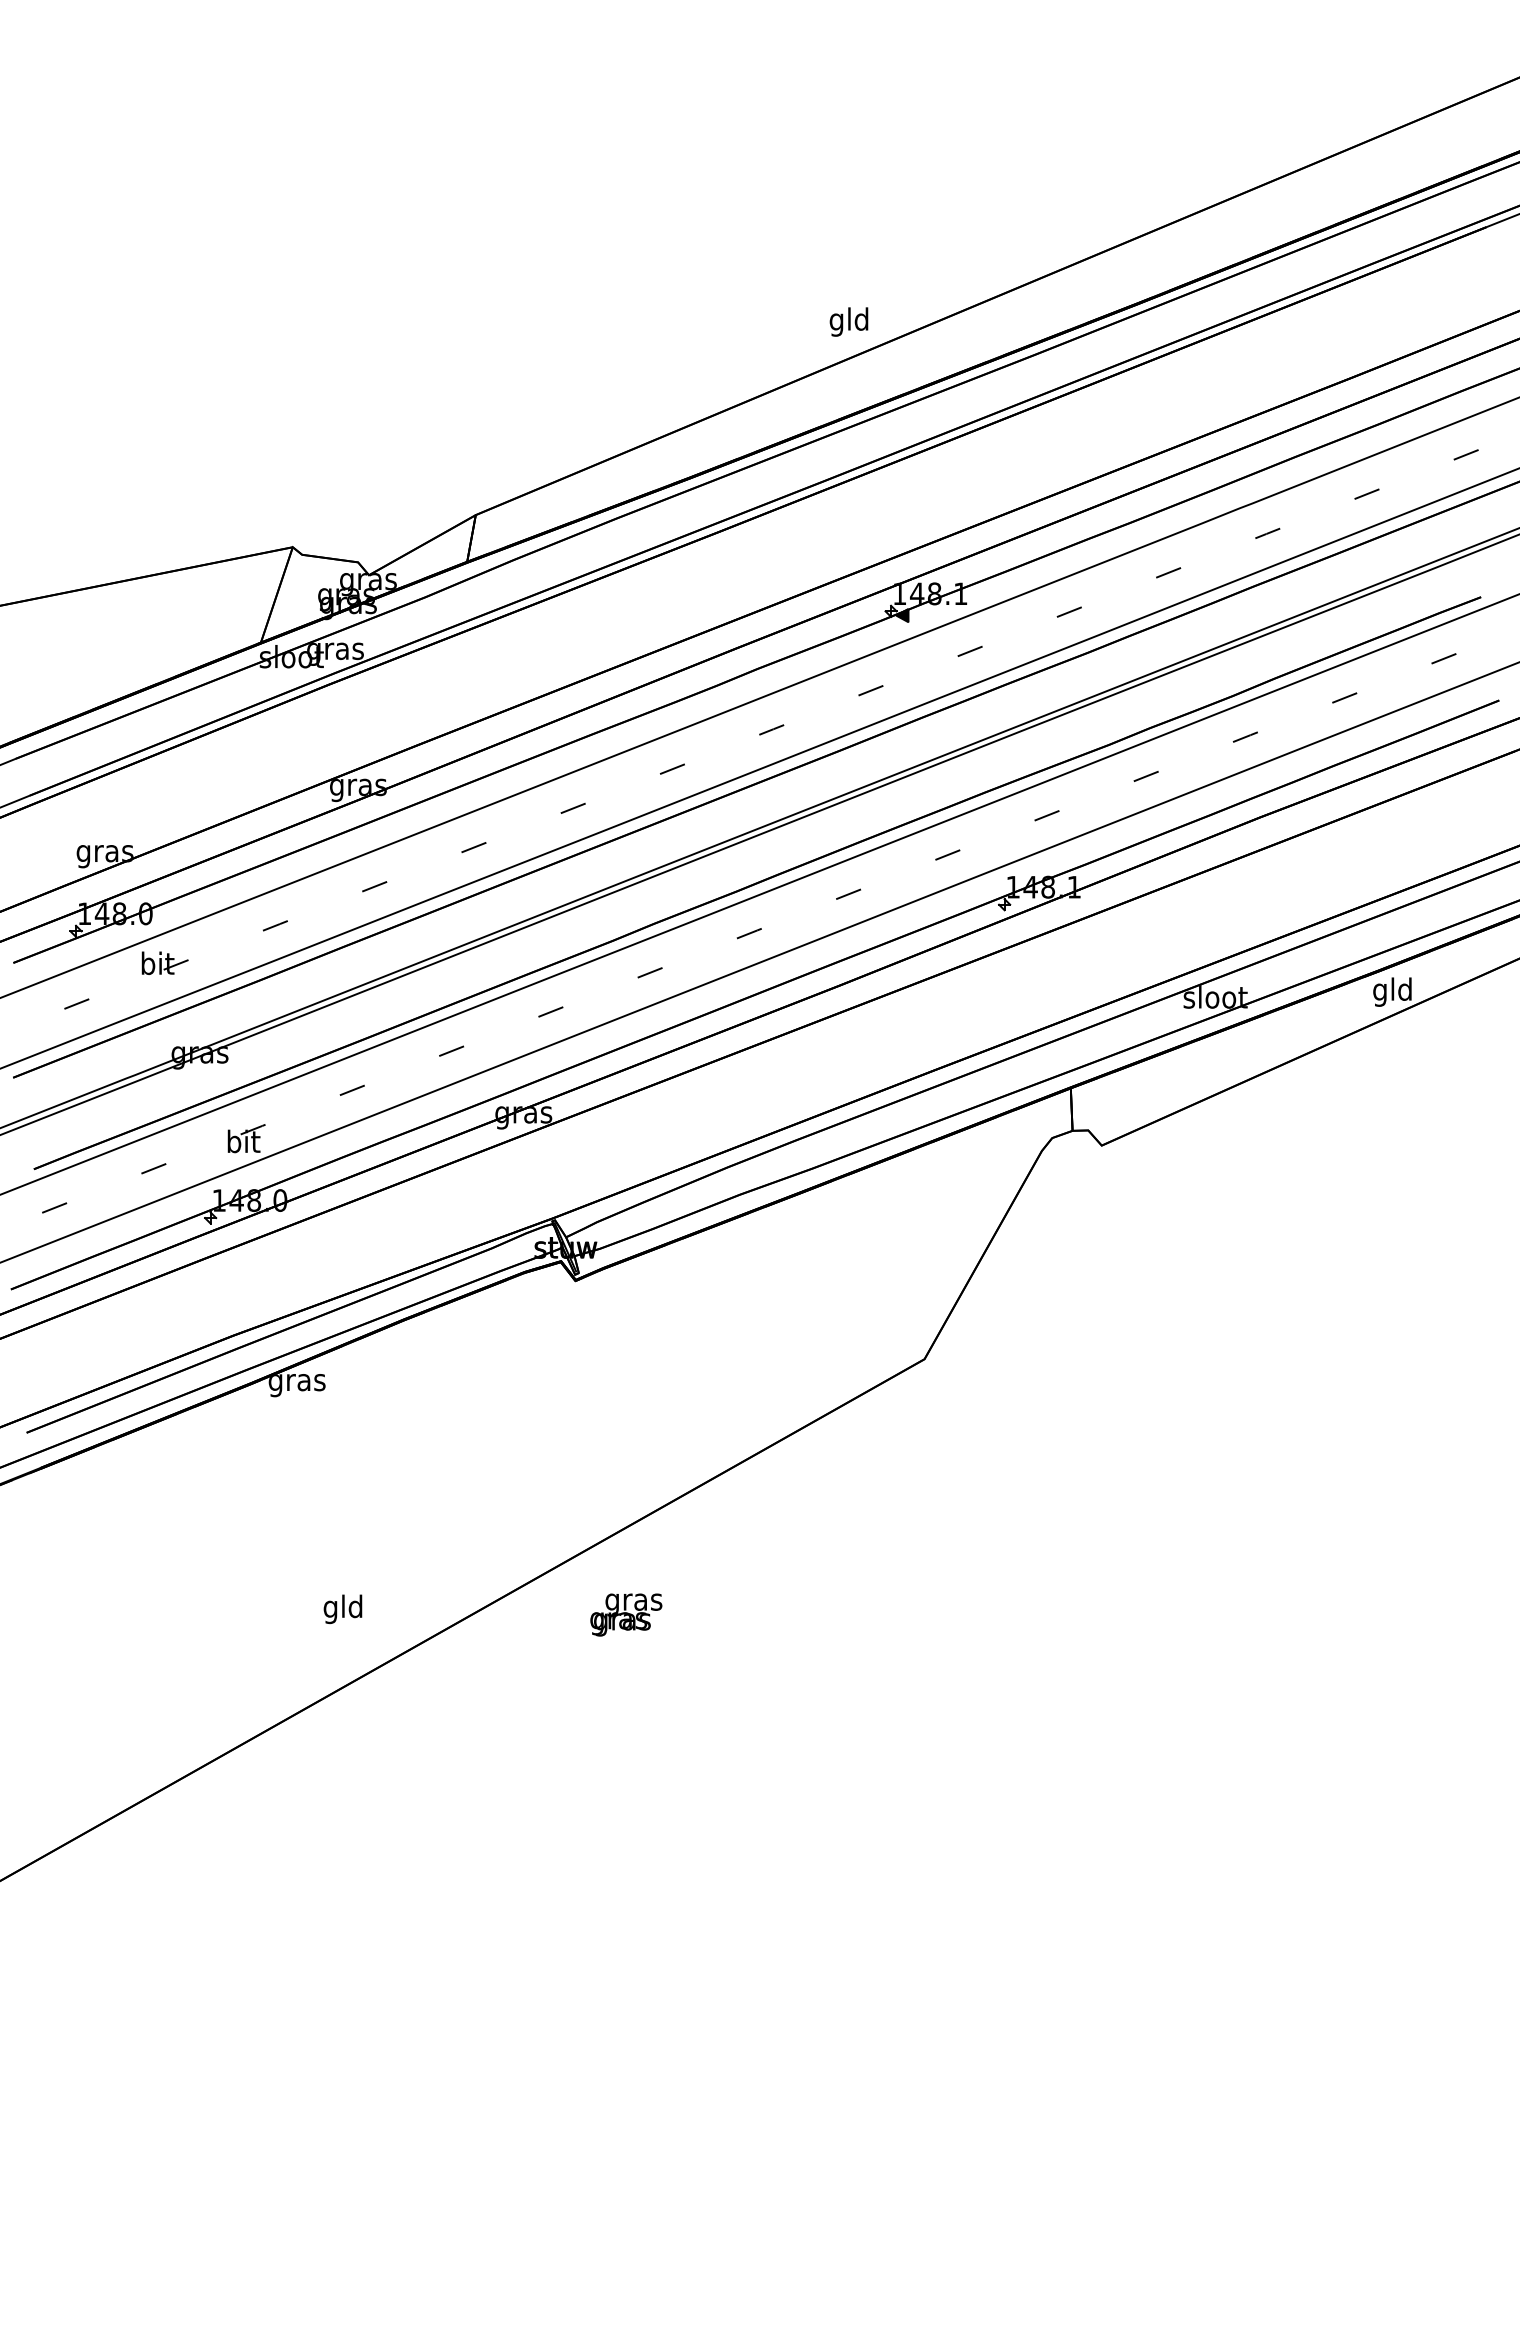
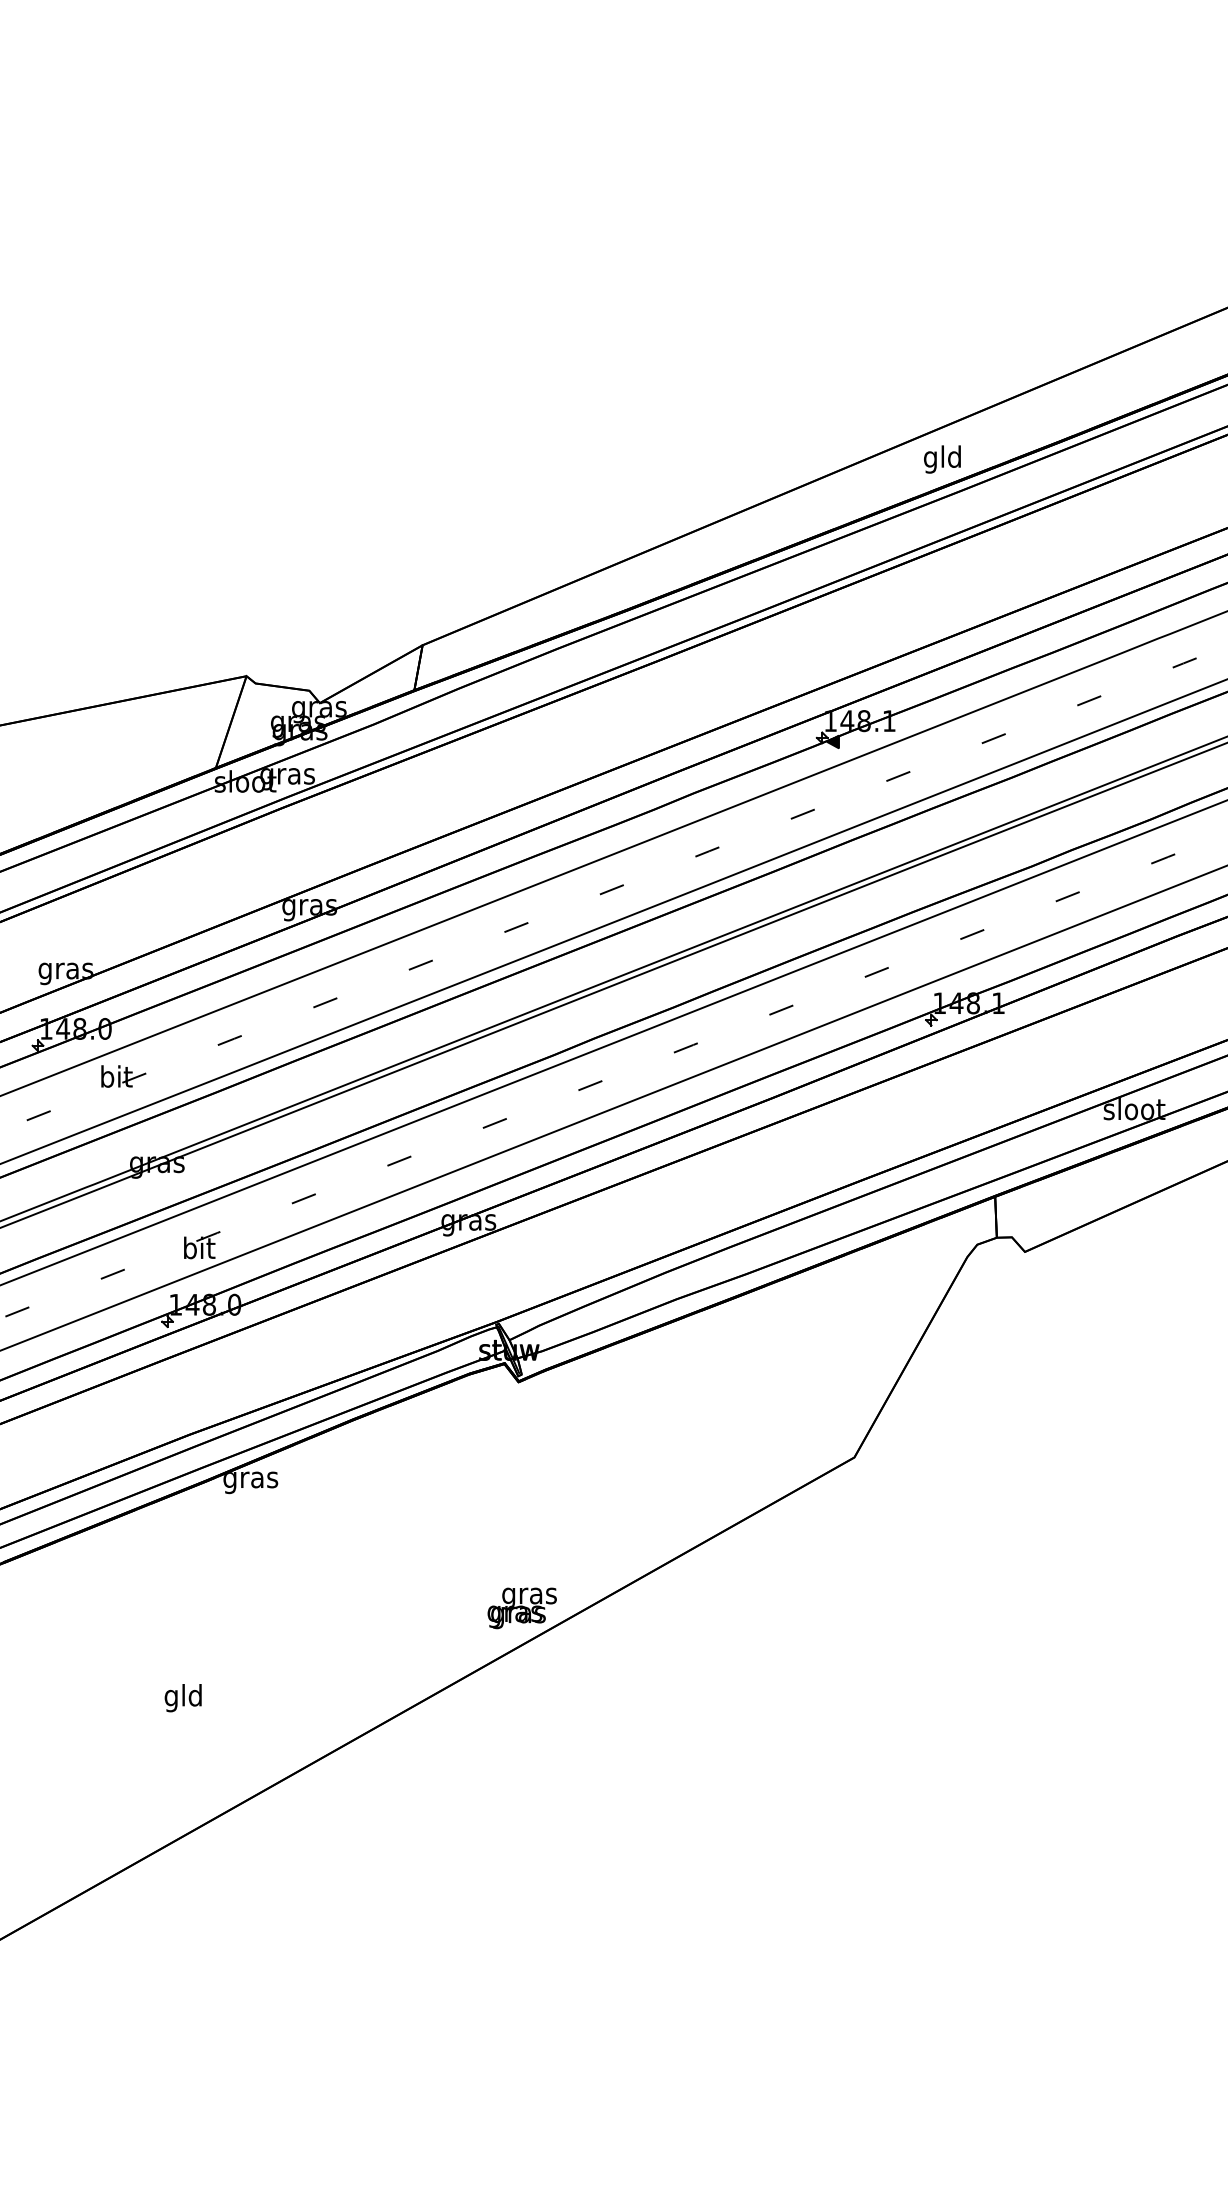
text: (848, 321) -> (941, 458), moved
text: (342, 1608) -> (182, 1697), moved
text: (626, 1614) -> (522, 1607), moved

